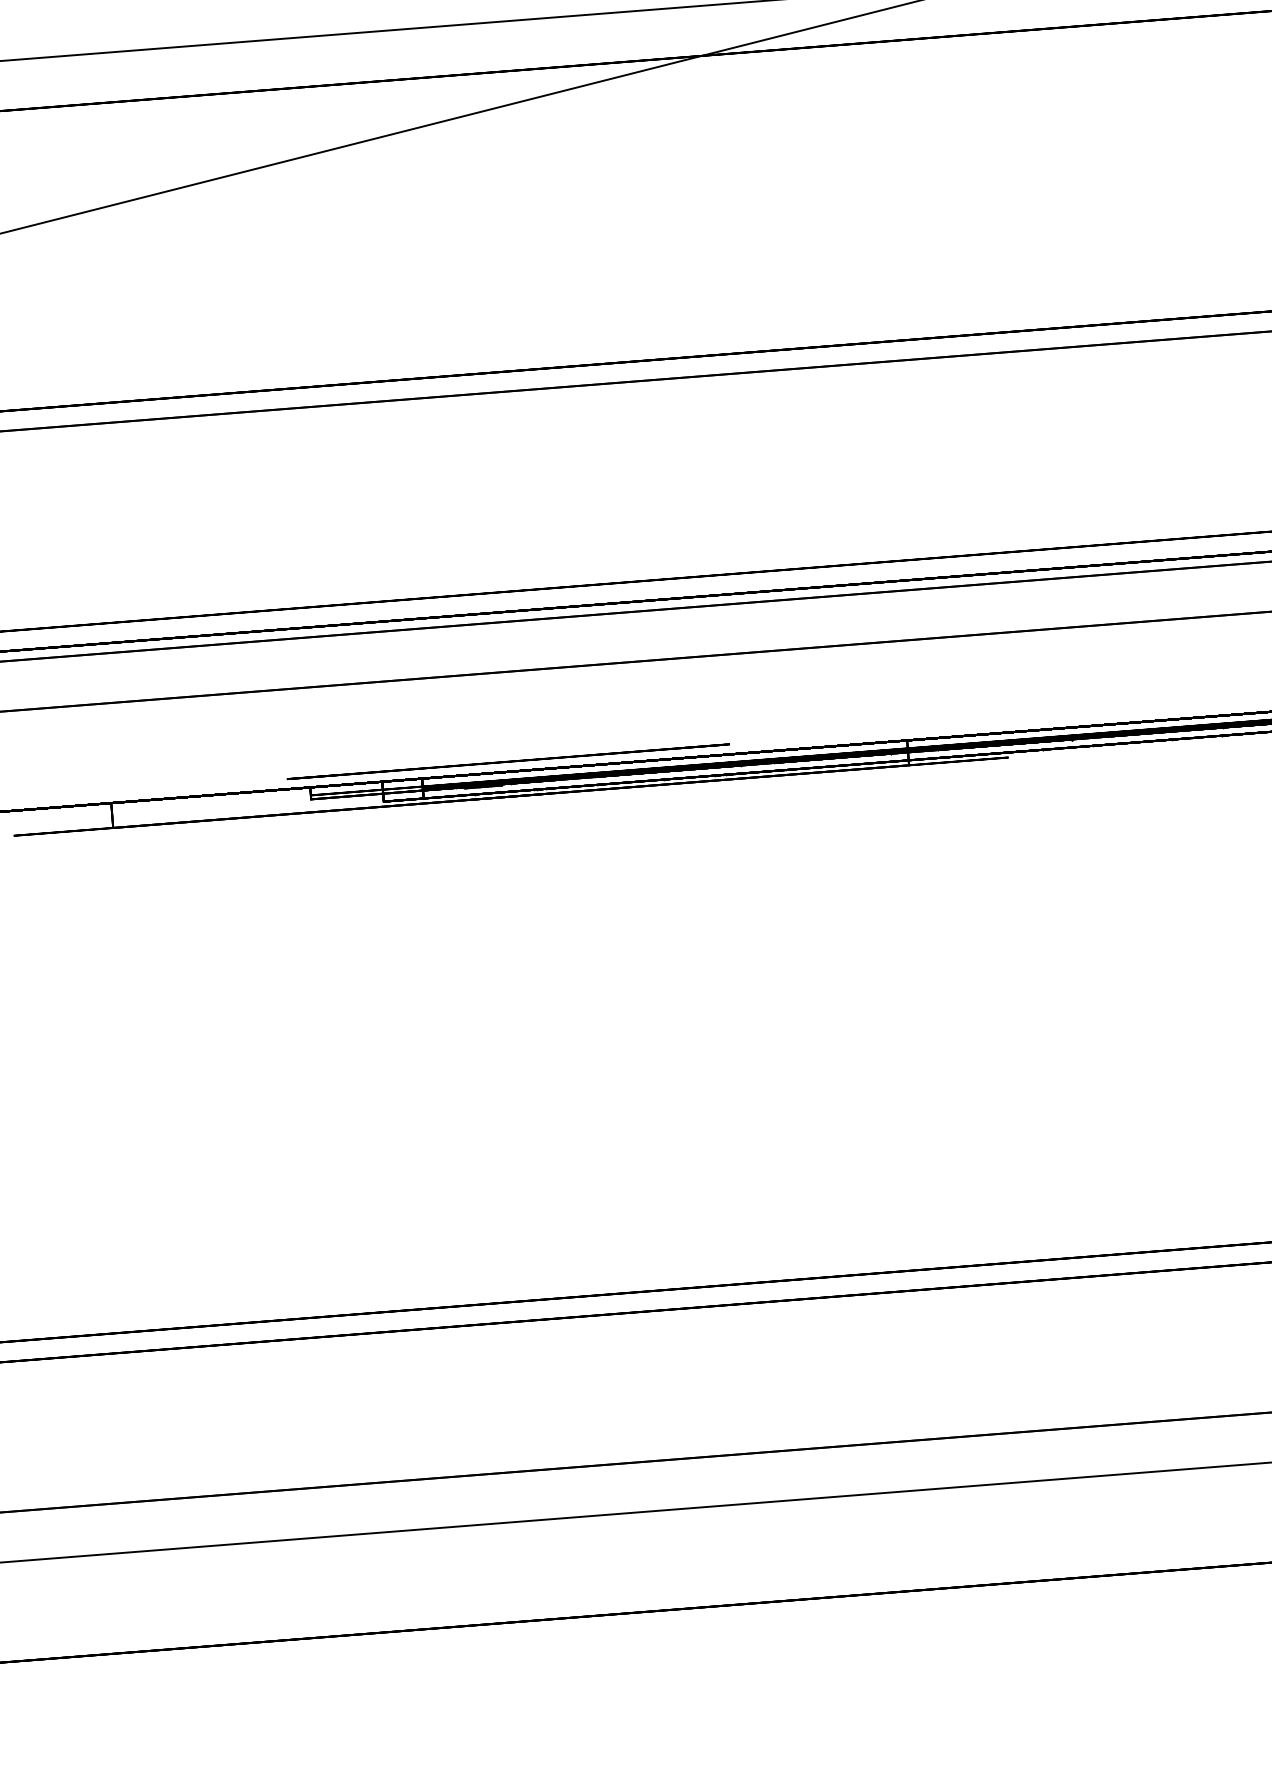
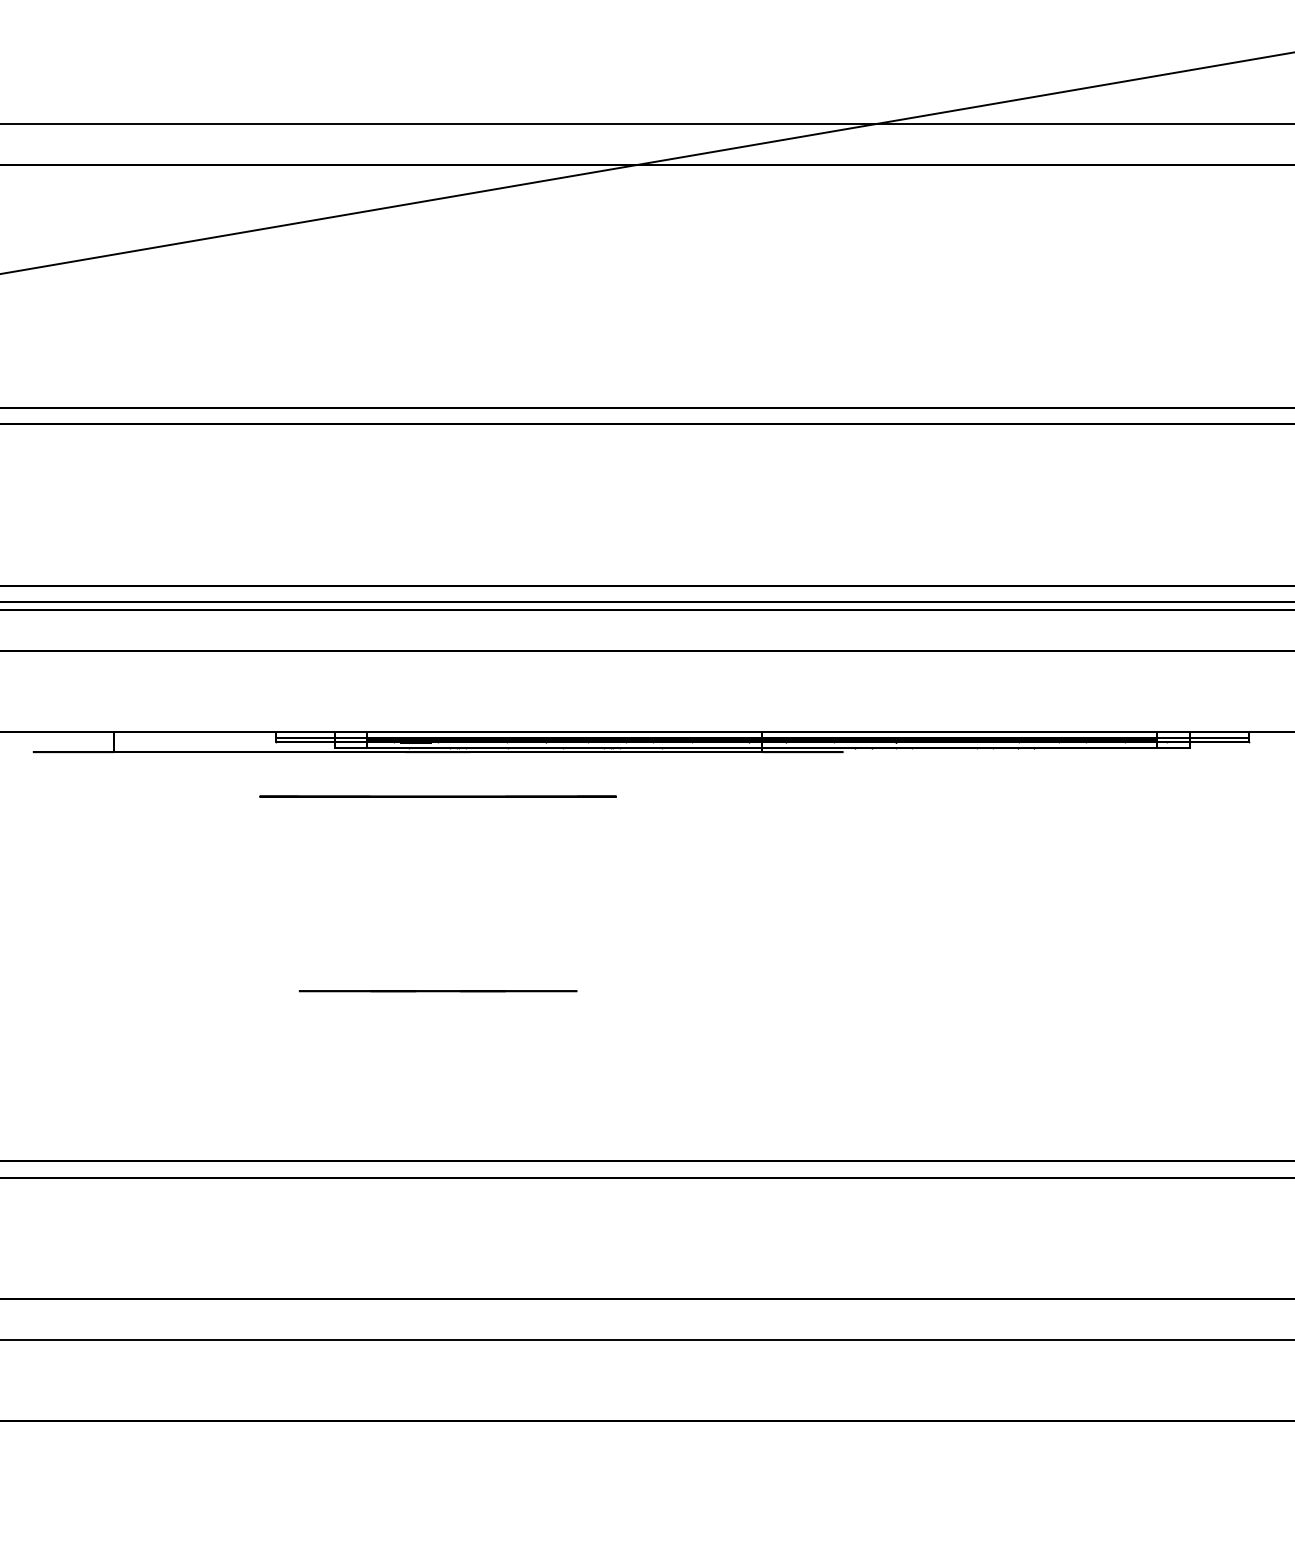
line: (507, 761) -> (437, 796), moved
line: (534, 1090) -> (438, 991), added

